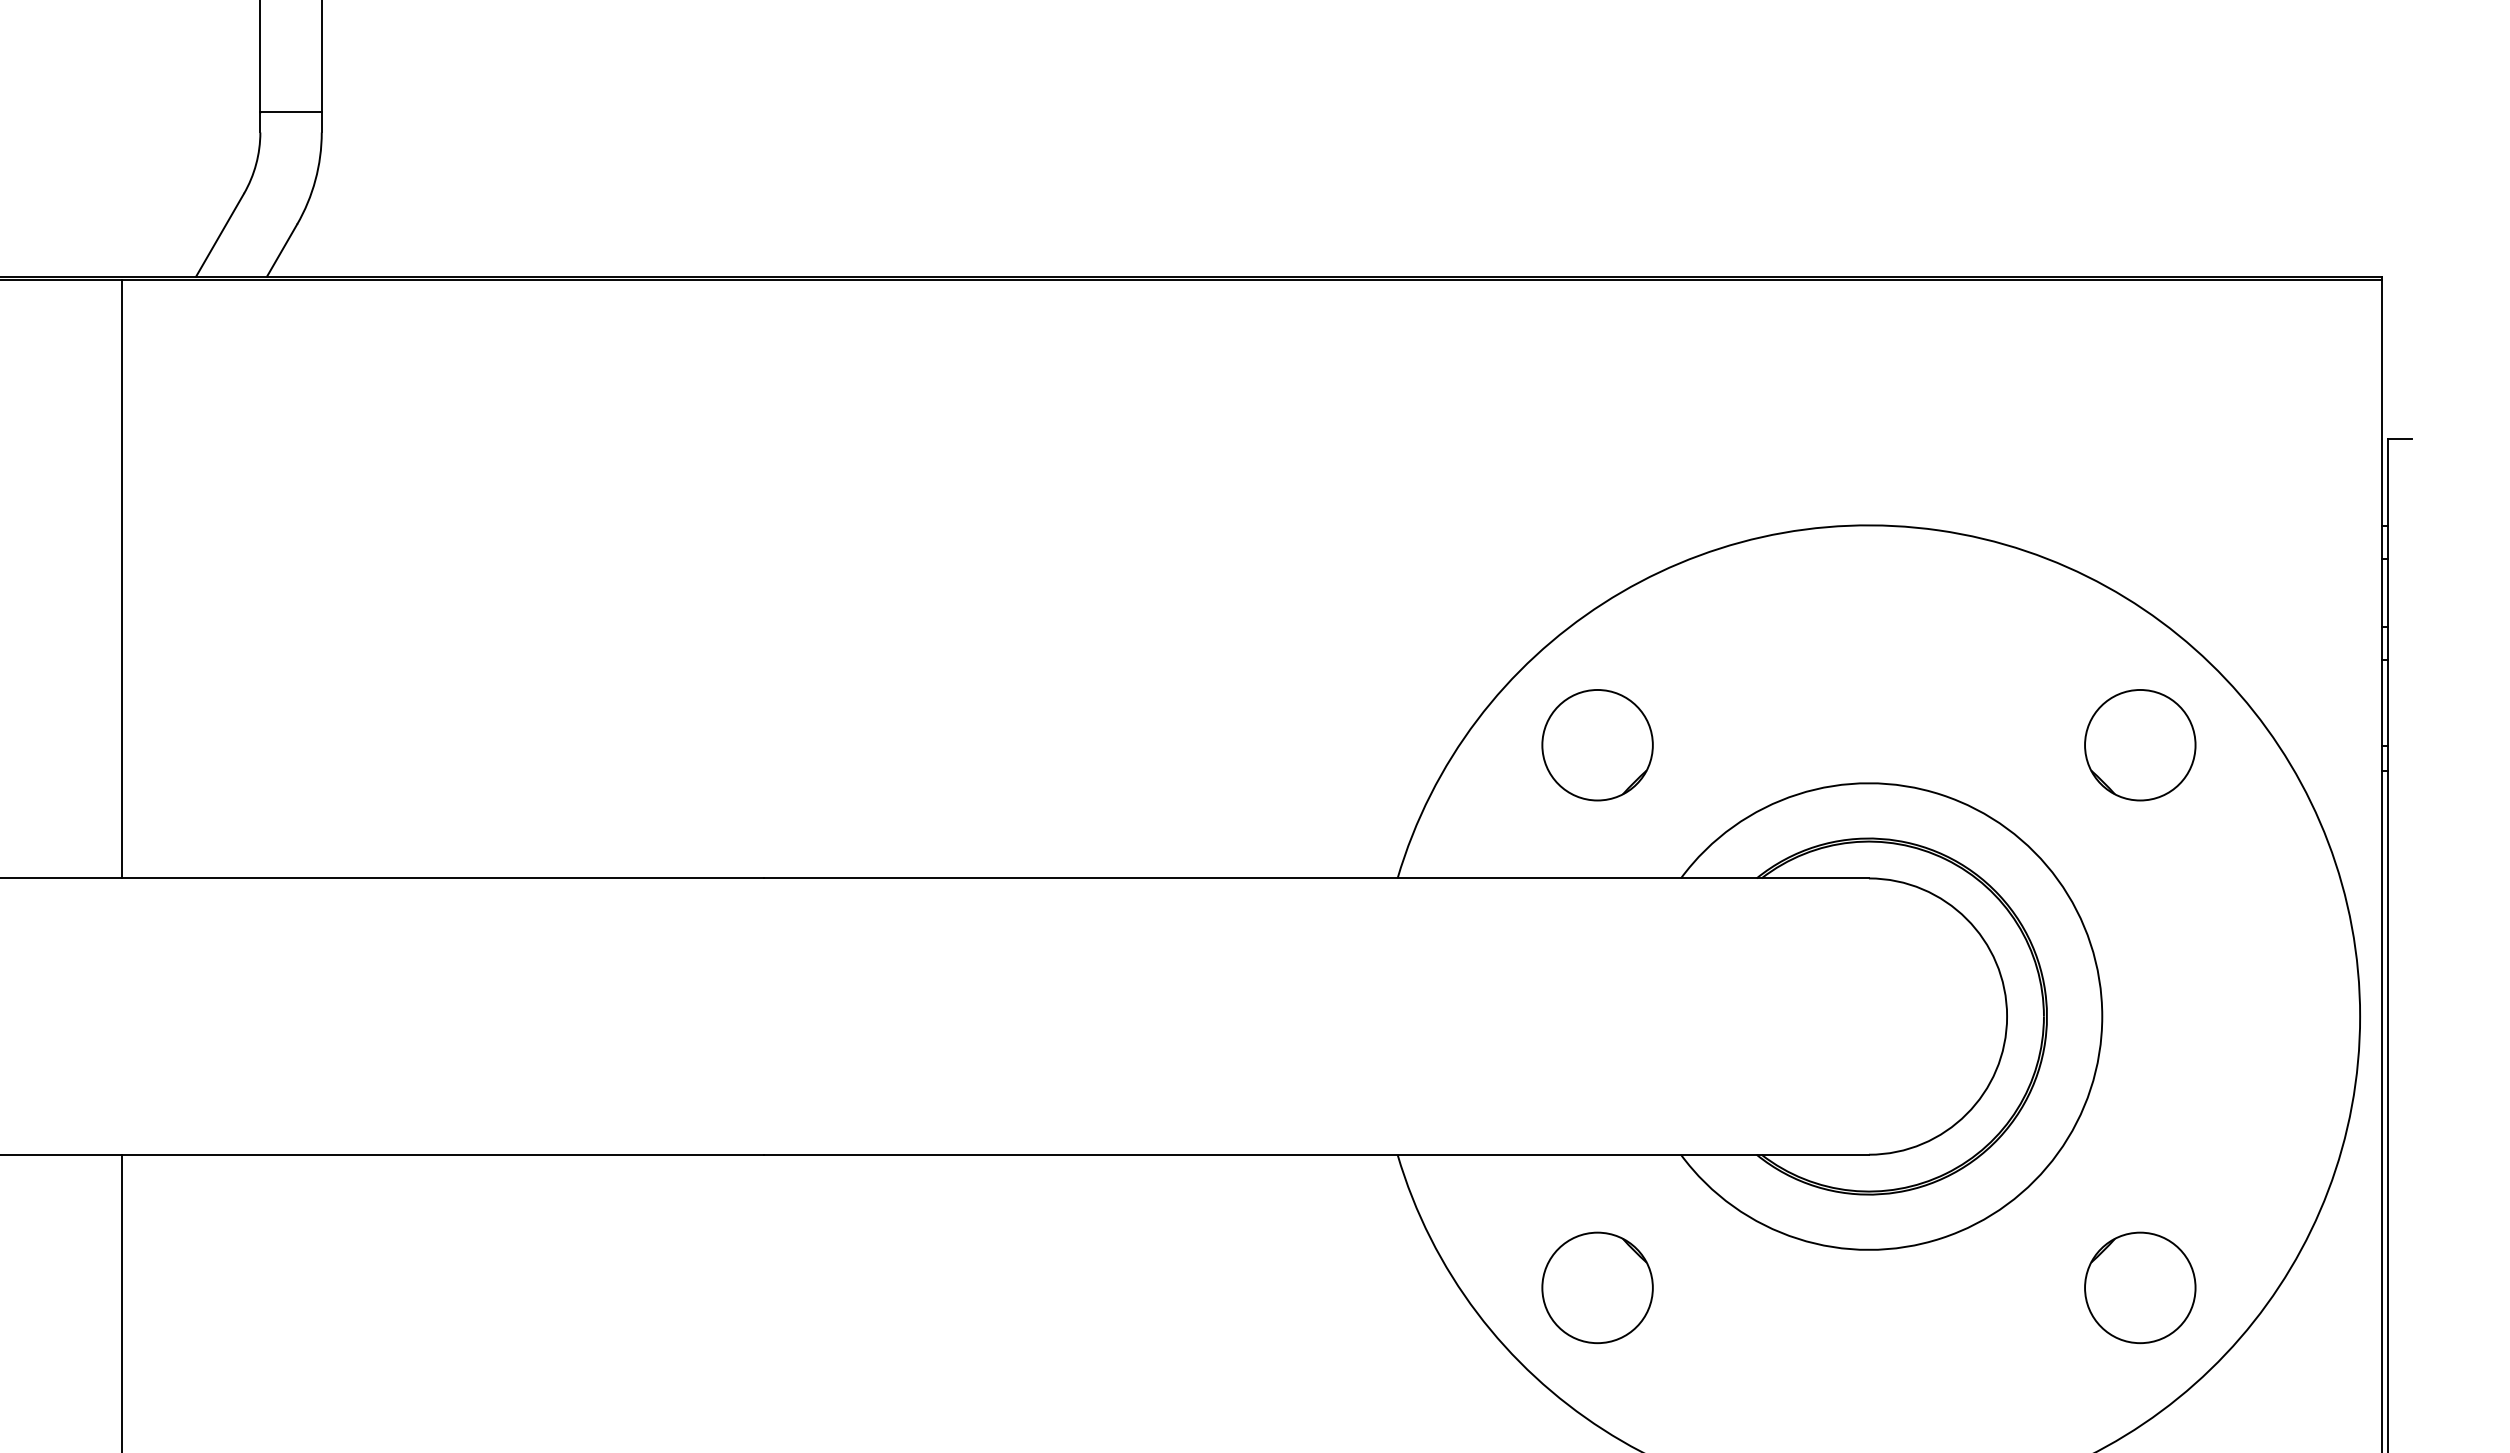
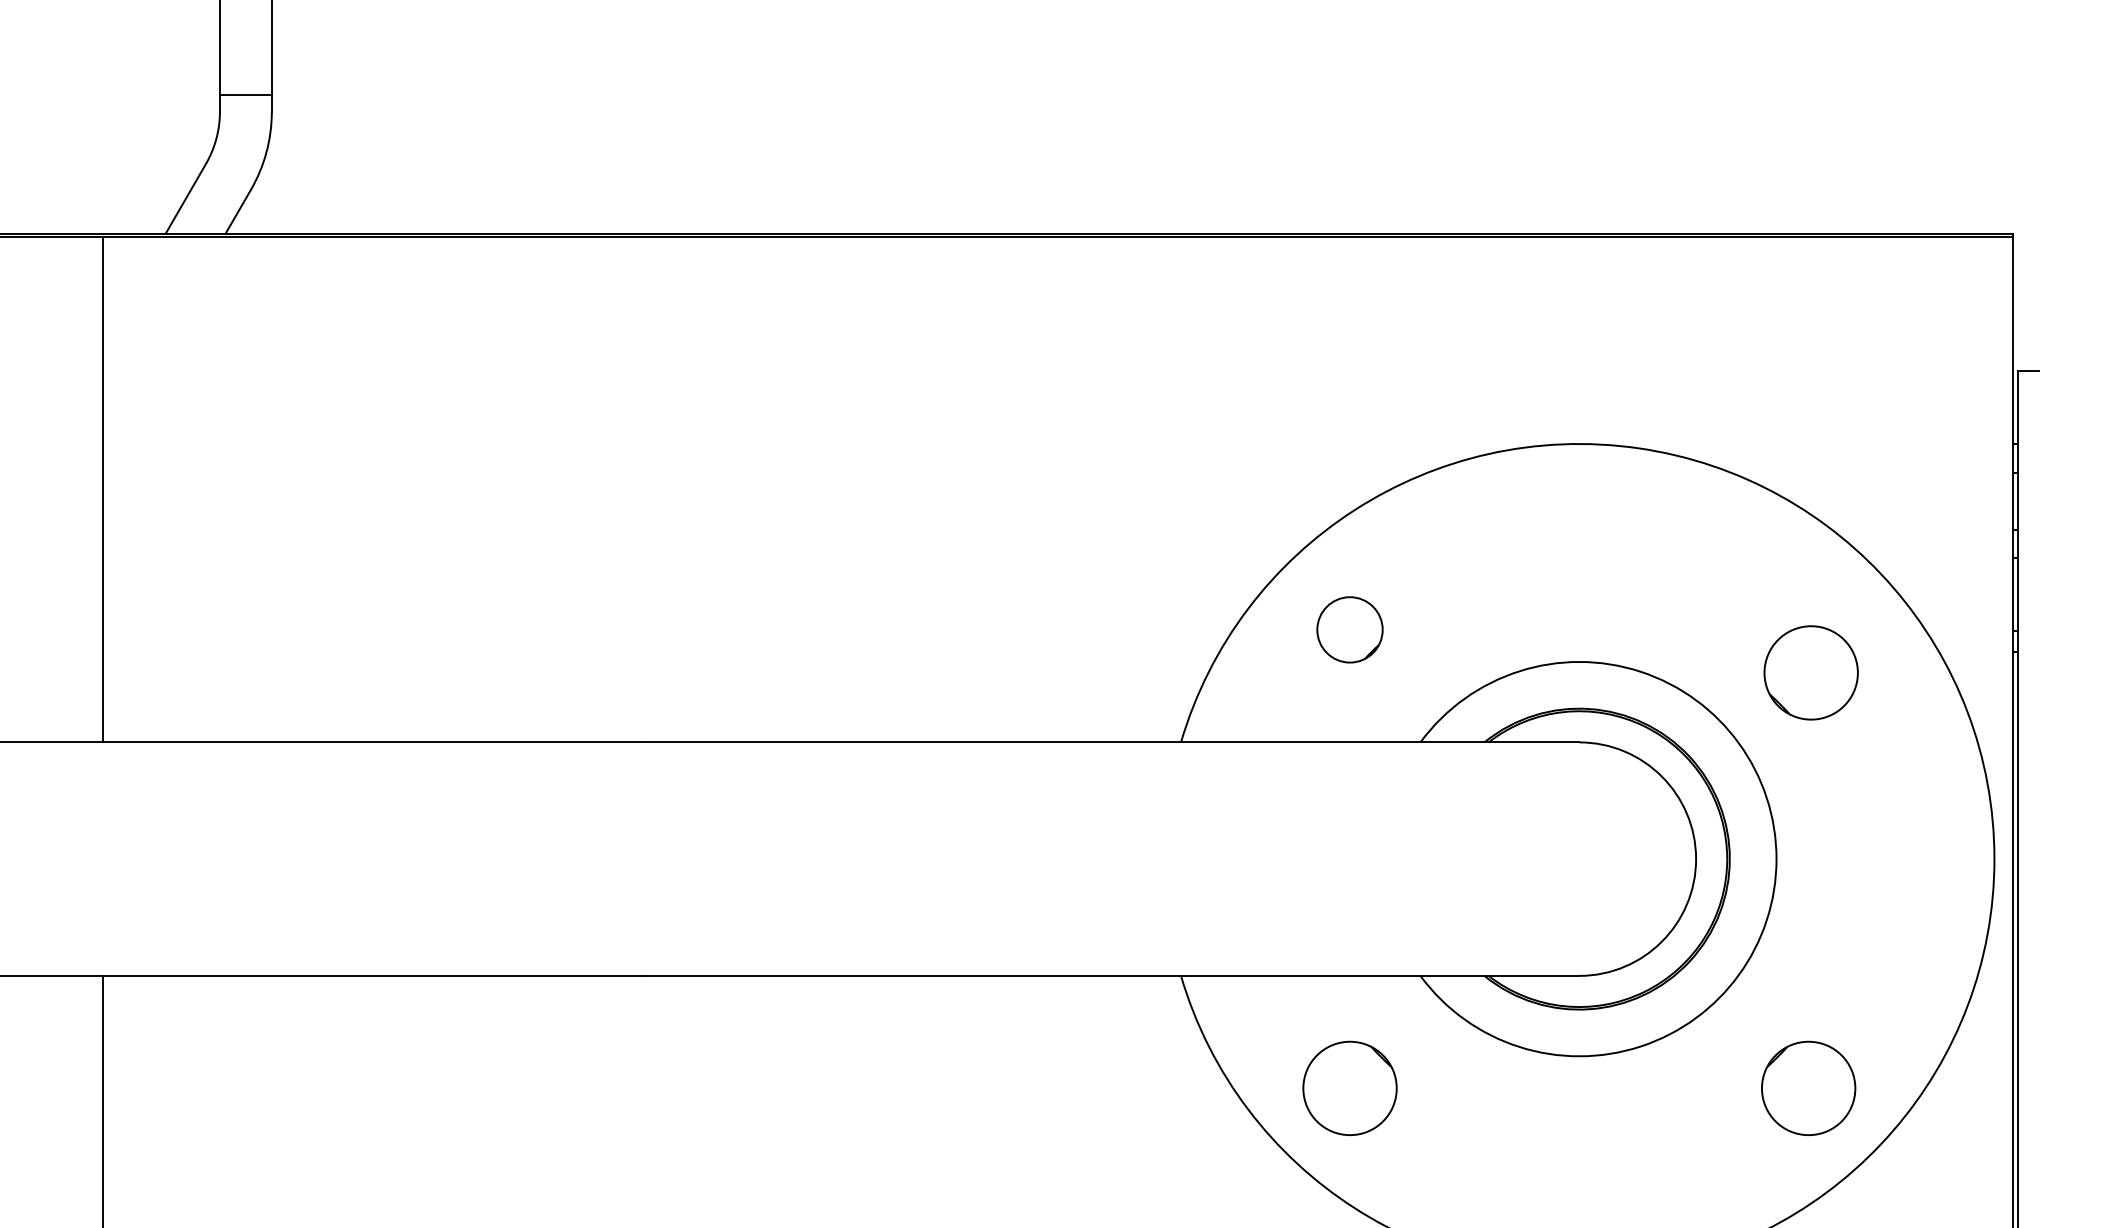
part: (1597, 745) -> (1349, 630), size x0.7
part: (2140, 745) -> (1811, 673), moved

